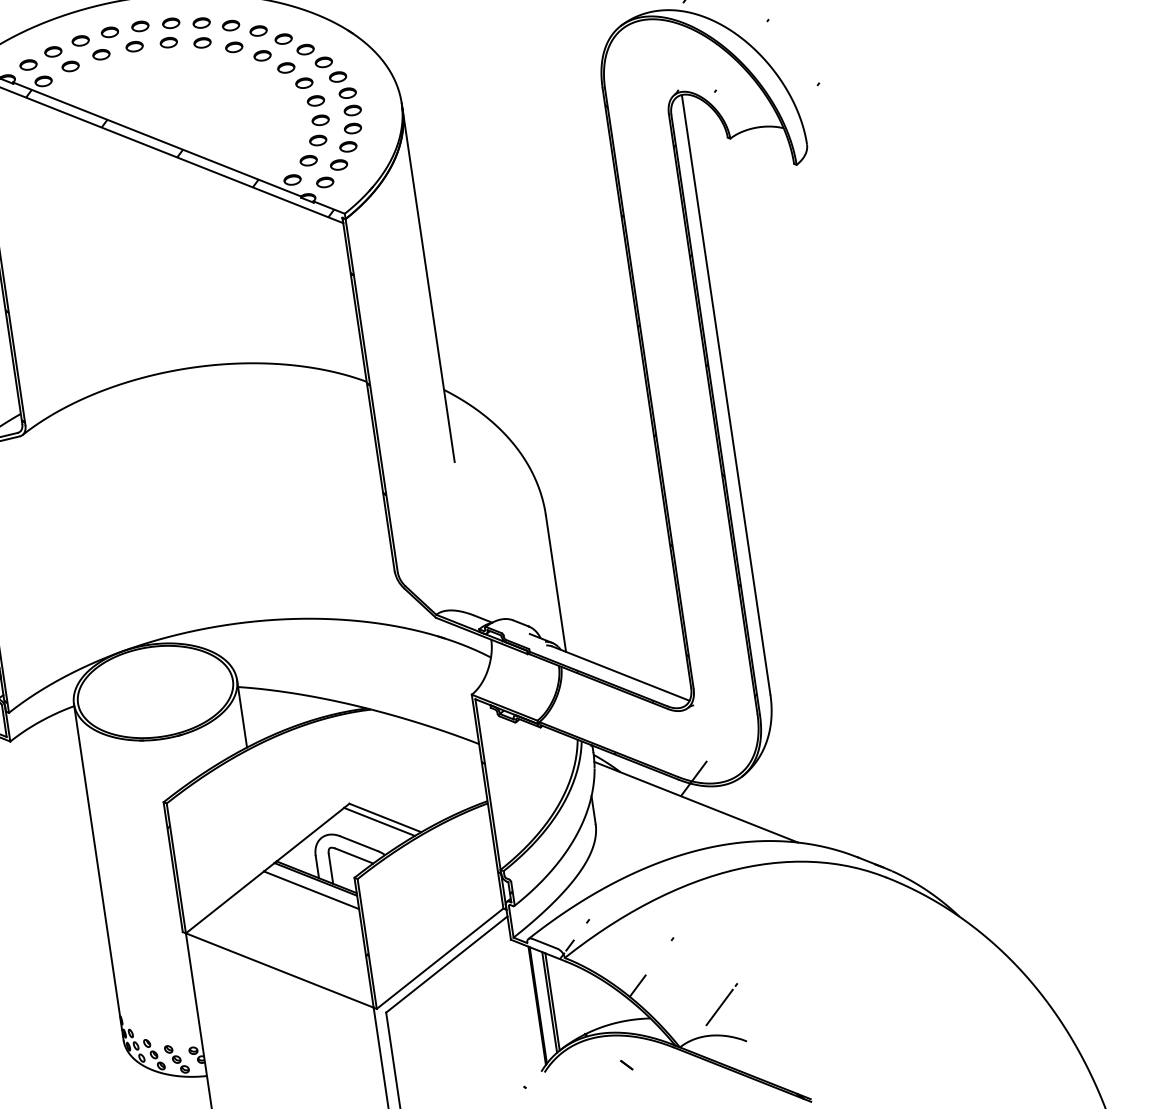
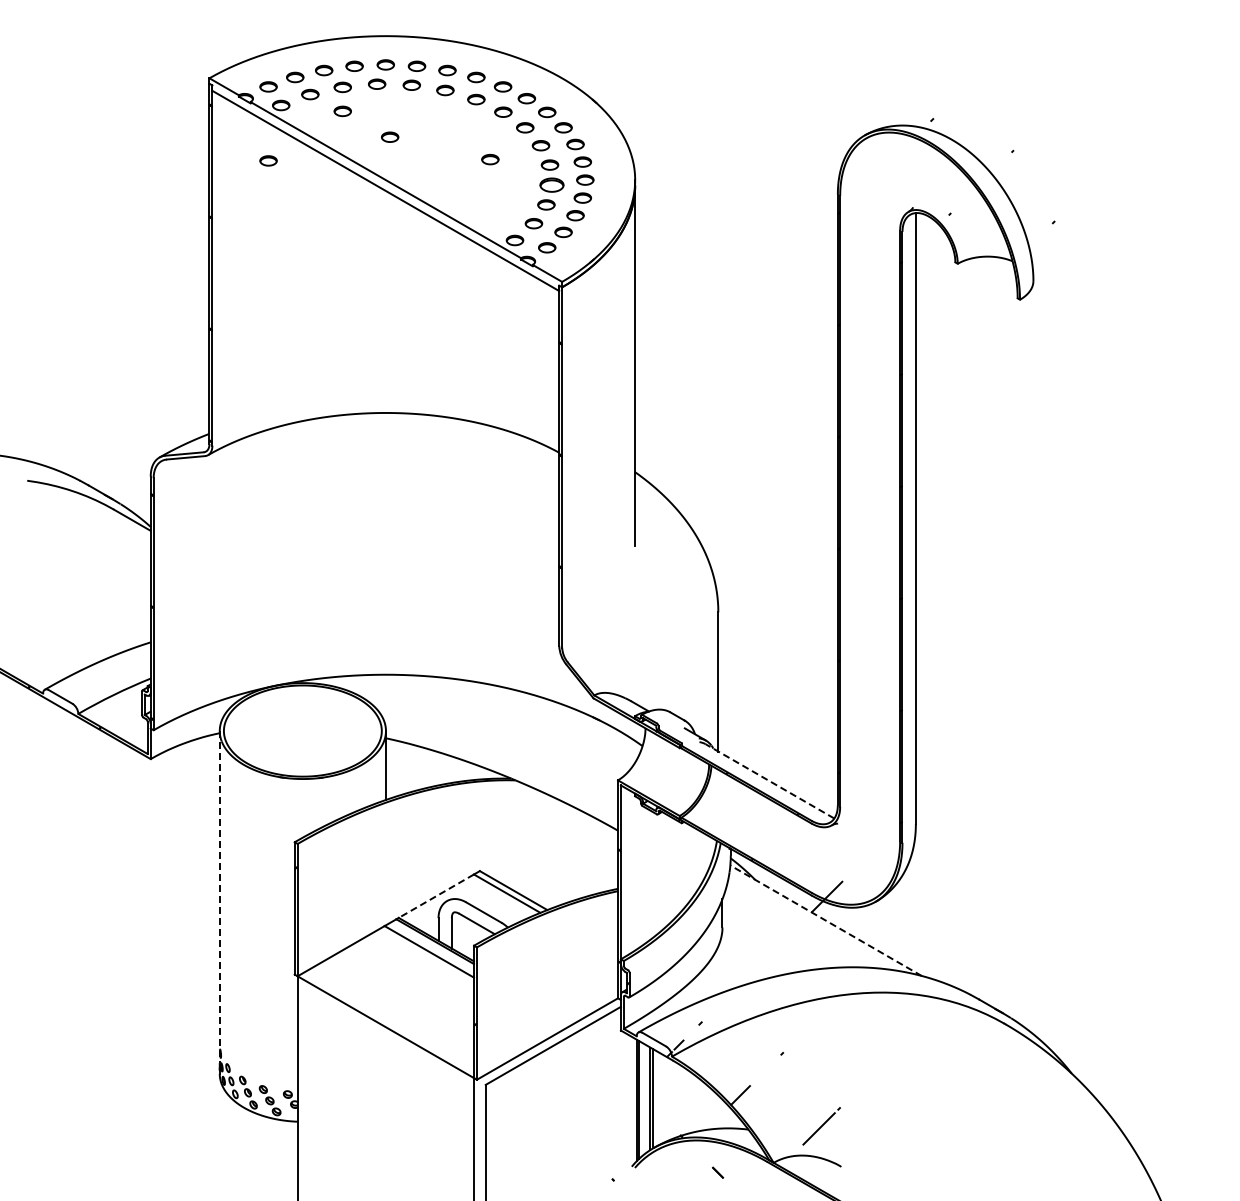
part: (104, 78) -> (342, 111), added
part: (155, 95) -> (390, 136), added
part: (256, 104) -> (490, 159), added
part: (320, 119) -> (551, 184), size x1.4
part: (39, 137) -> (268, 160), added
hatch: (179, 153) -> (406, 197), removed
line: (620, 673) -> (769, 781), solid -> dashed
line: (696, 801) -> (826, 920), solid -> dashed
line: (309, 835) -> (435, 896), solid -> dashed
line: (97, 867) -> (219, 897), solid -> dashed

